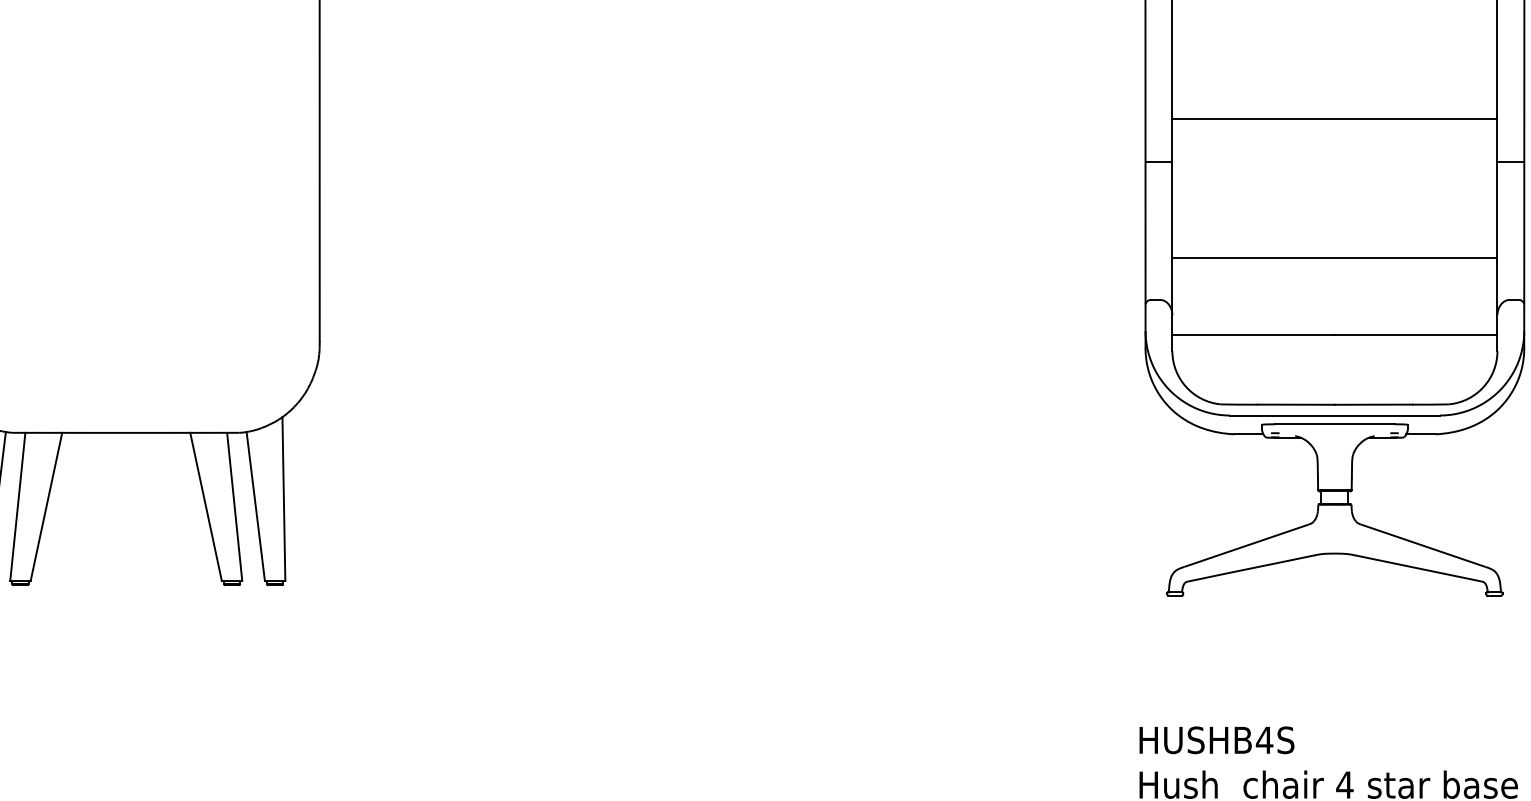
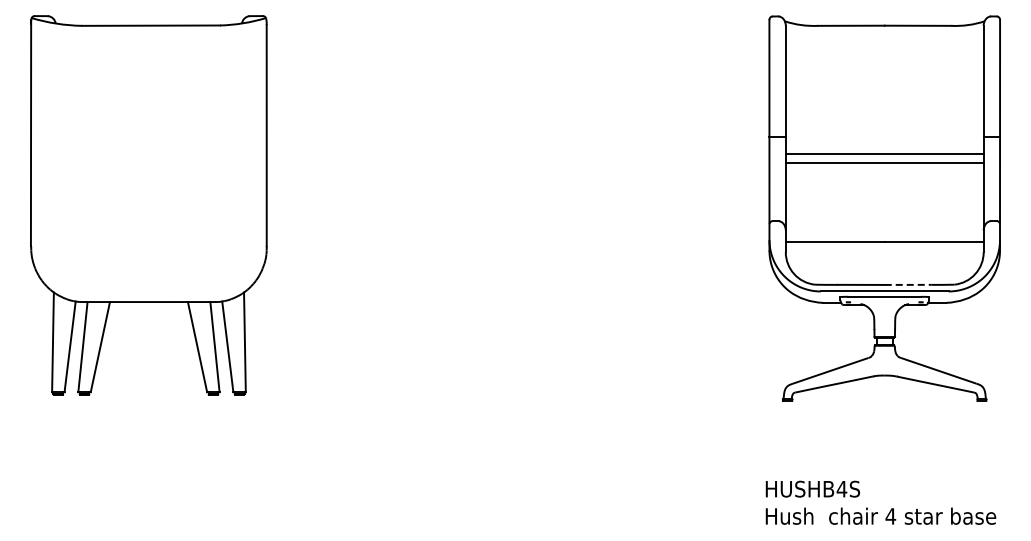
line: (1334, 118) -> (884, 153), moved
line: (1334, 257) -> (884, 162), moved
line: (1373, 404) -> (908, 284), solid -> dashed

